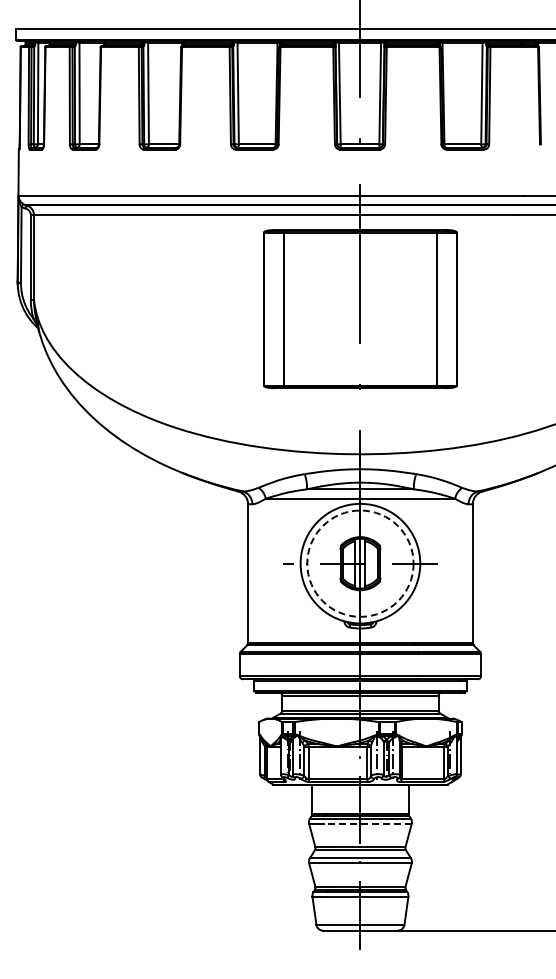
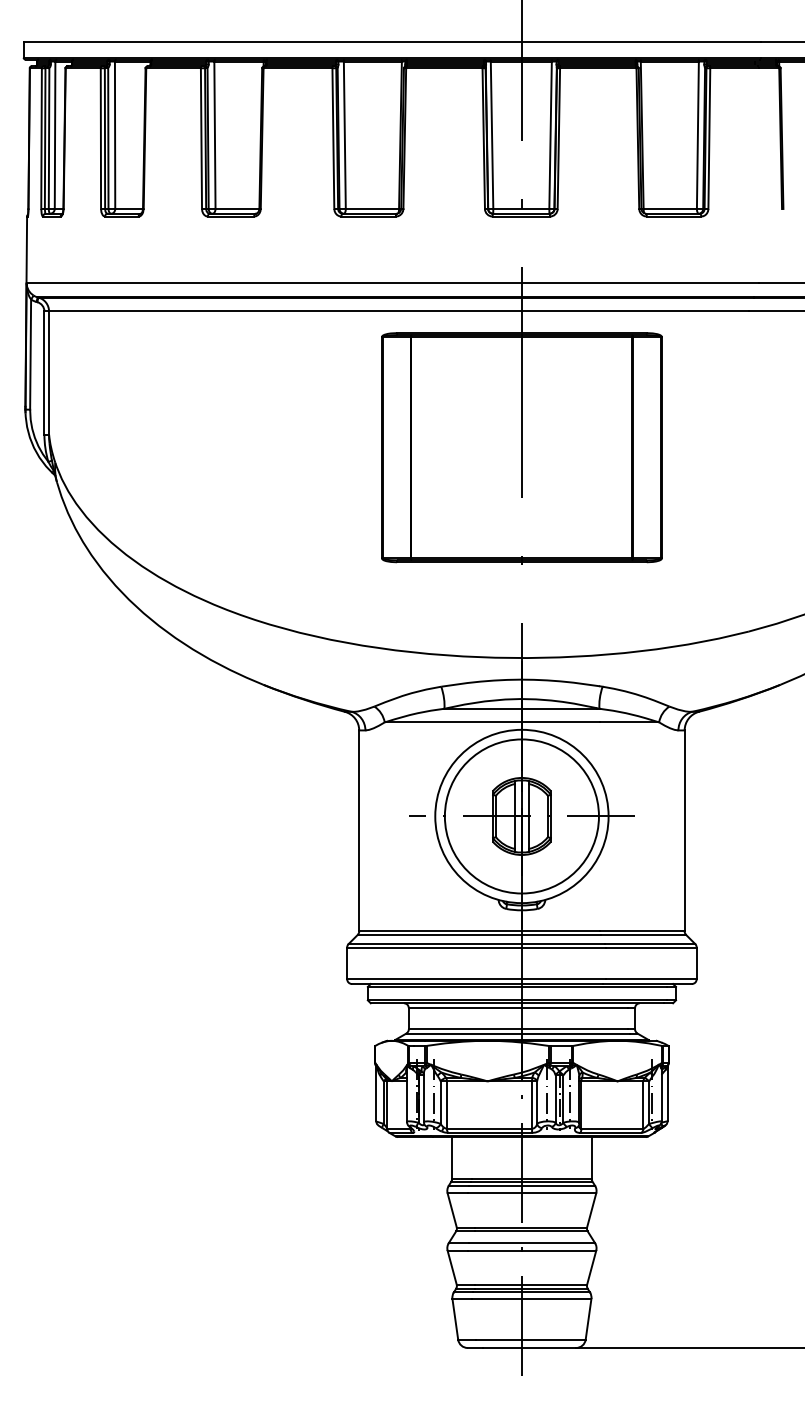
circle: (360, 563) -> (522, 816), dashed -> solid
line: (367, 823) -> (532, 1192), dashed -> solid

